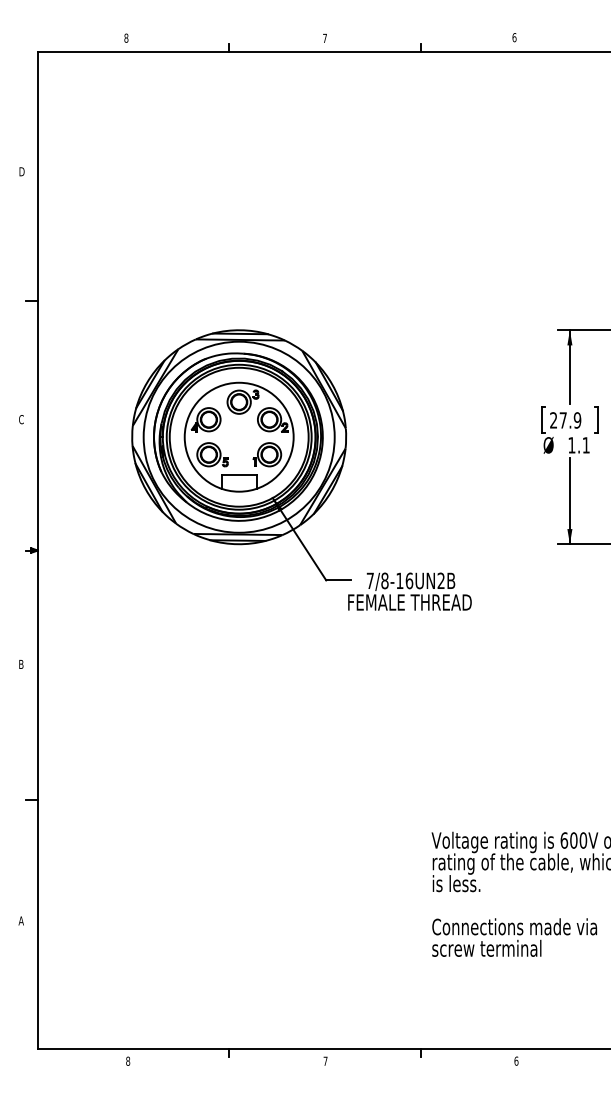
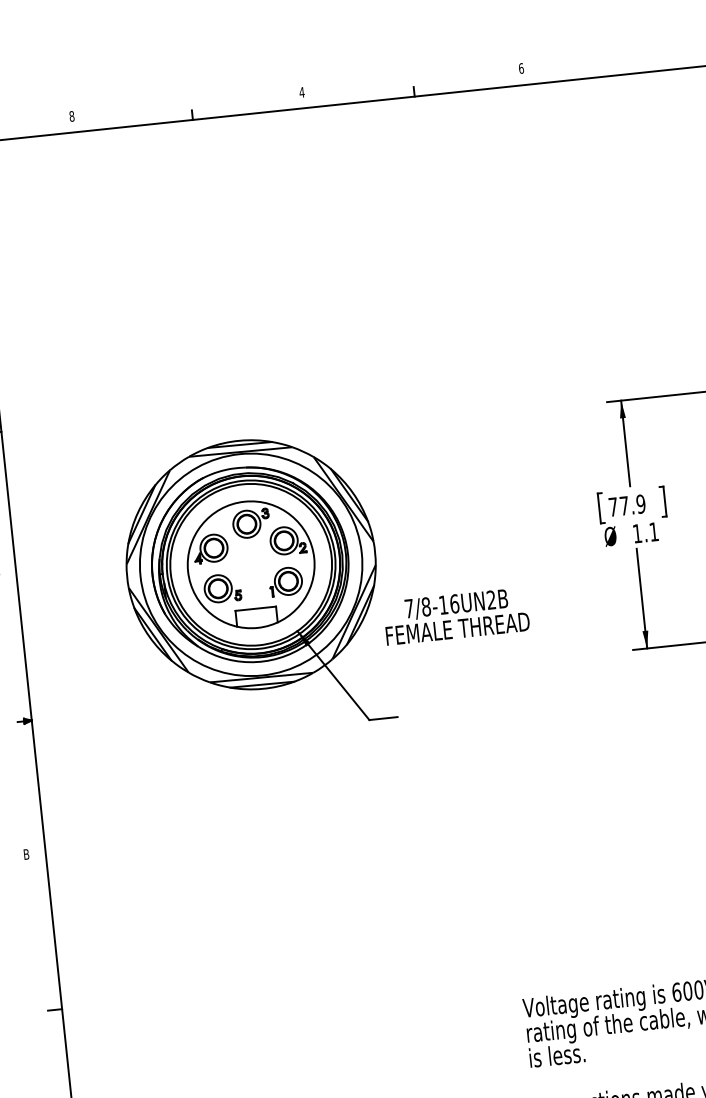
text: (324, 37) -> (301, 91), 7 -> 4
text: (553, 420) -> (613, 507), 27.9 -> 77.9
text: (409, 591) -> (455, 616), moved

